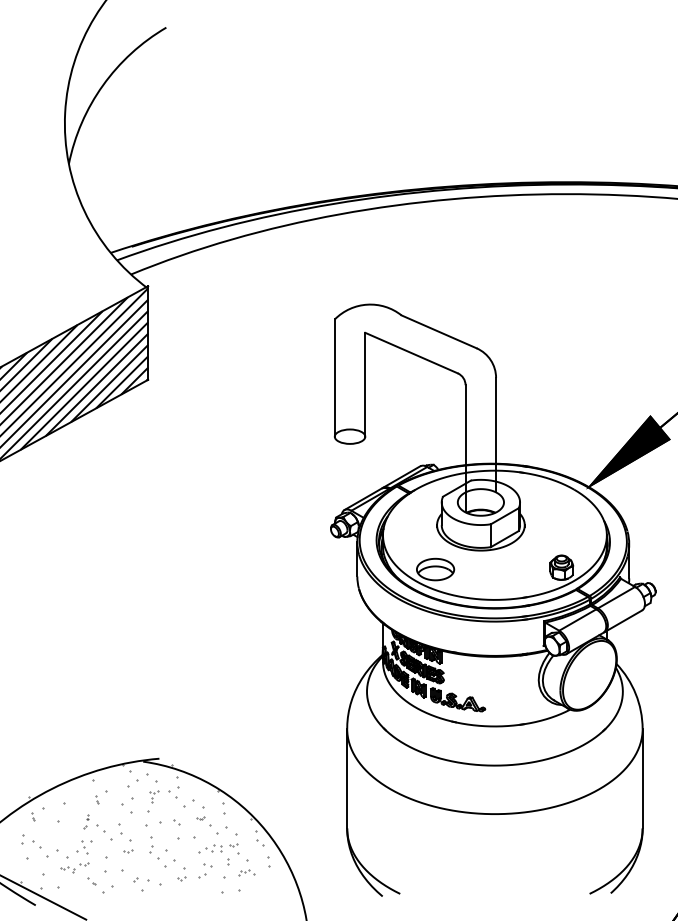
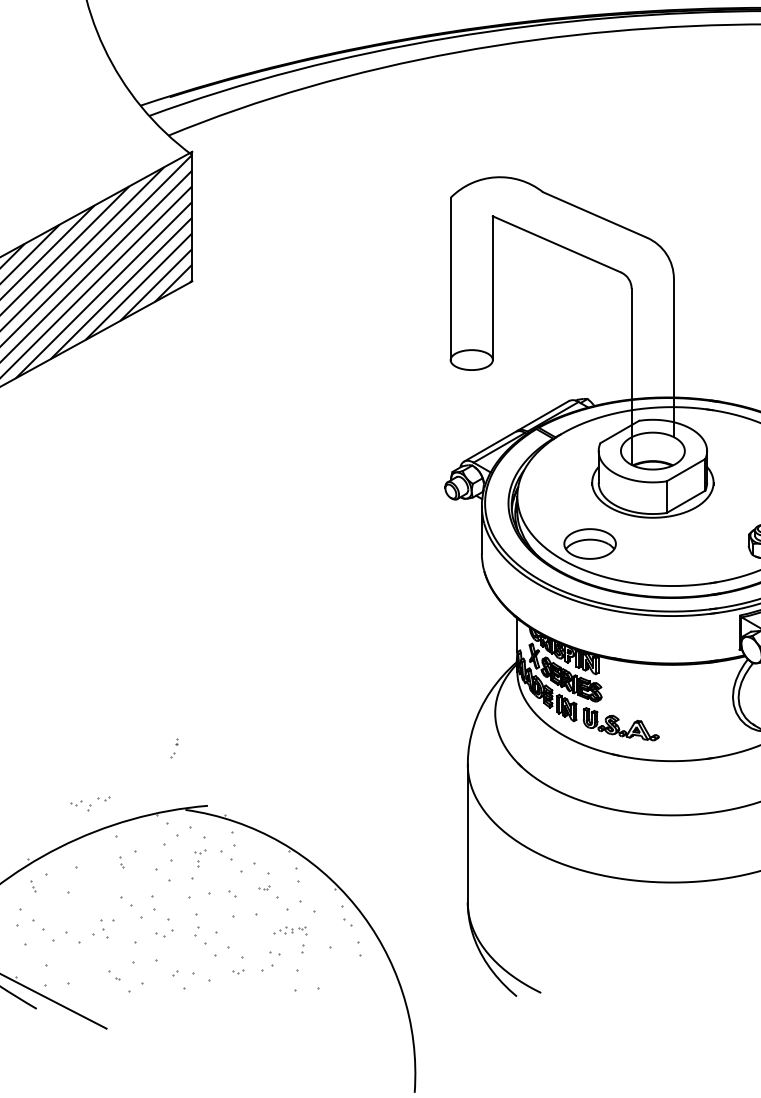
part: (86, 821) -> (174, 747), moved
part: (22, 839) -> (18, 917), size x1.6
part: (218, 848) -> (289, 930), size x0.6
part: (128, 851) -> (165, 934), size x1.6
part: (74, 867) -> (90, 802), moved
part: (246, 872) -> (328, 963), removed

